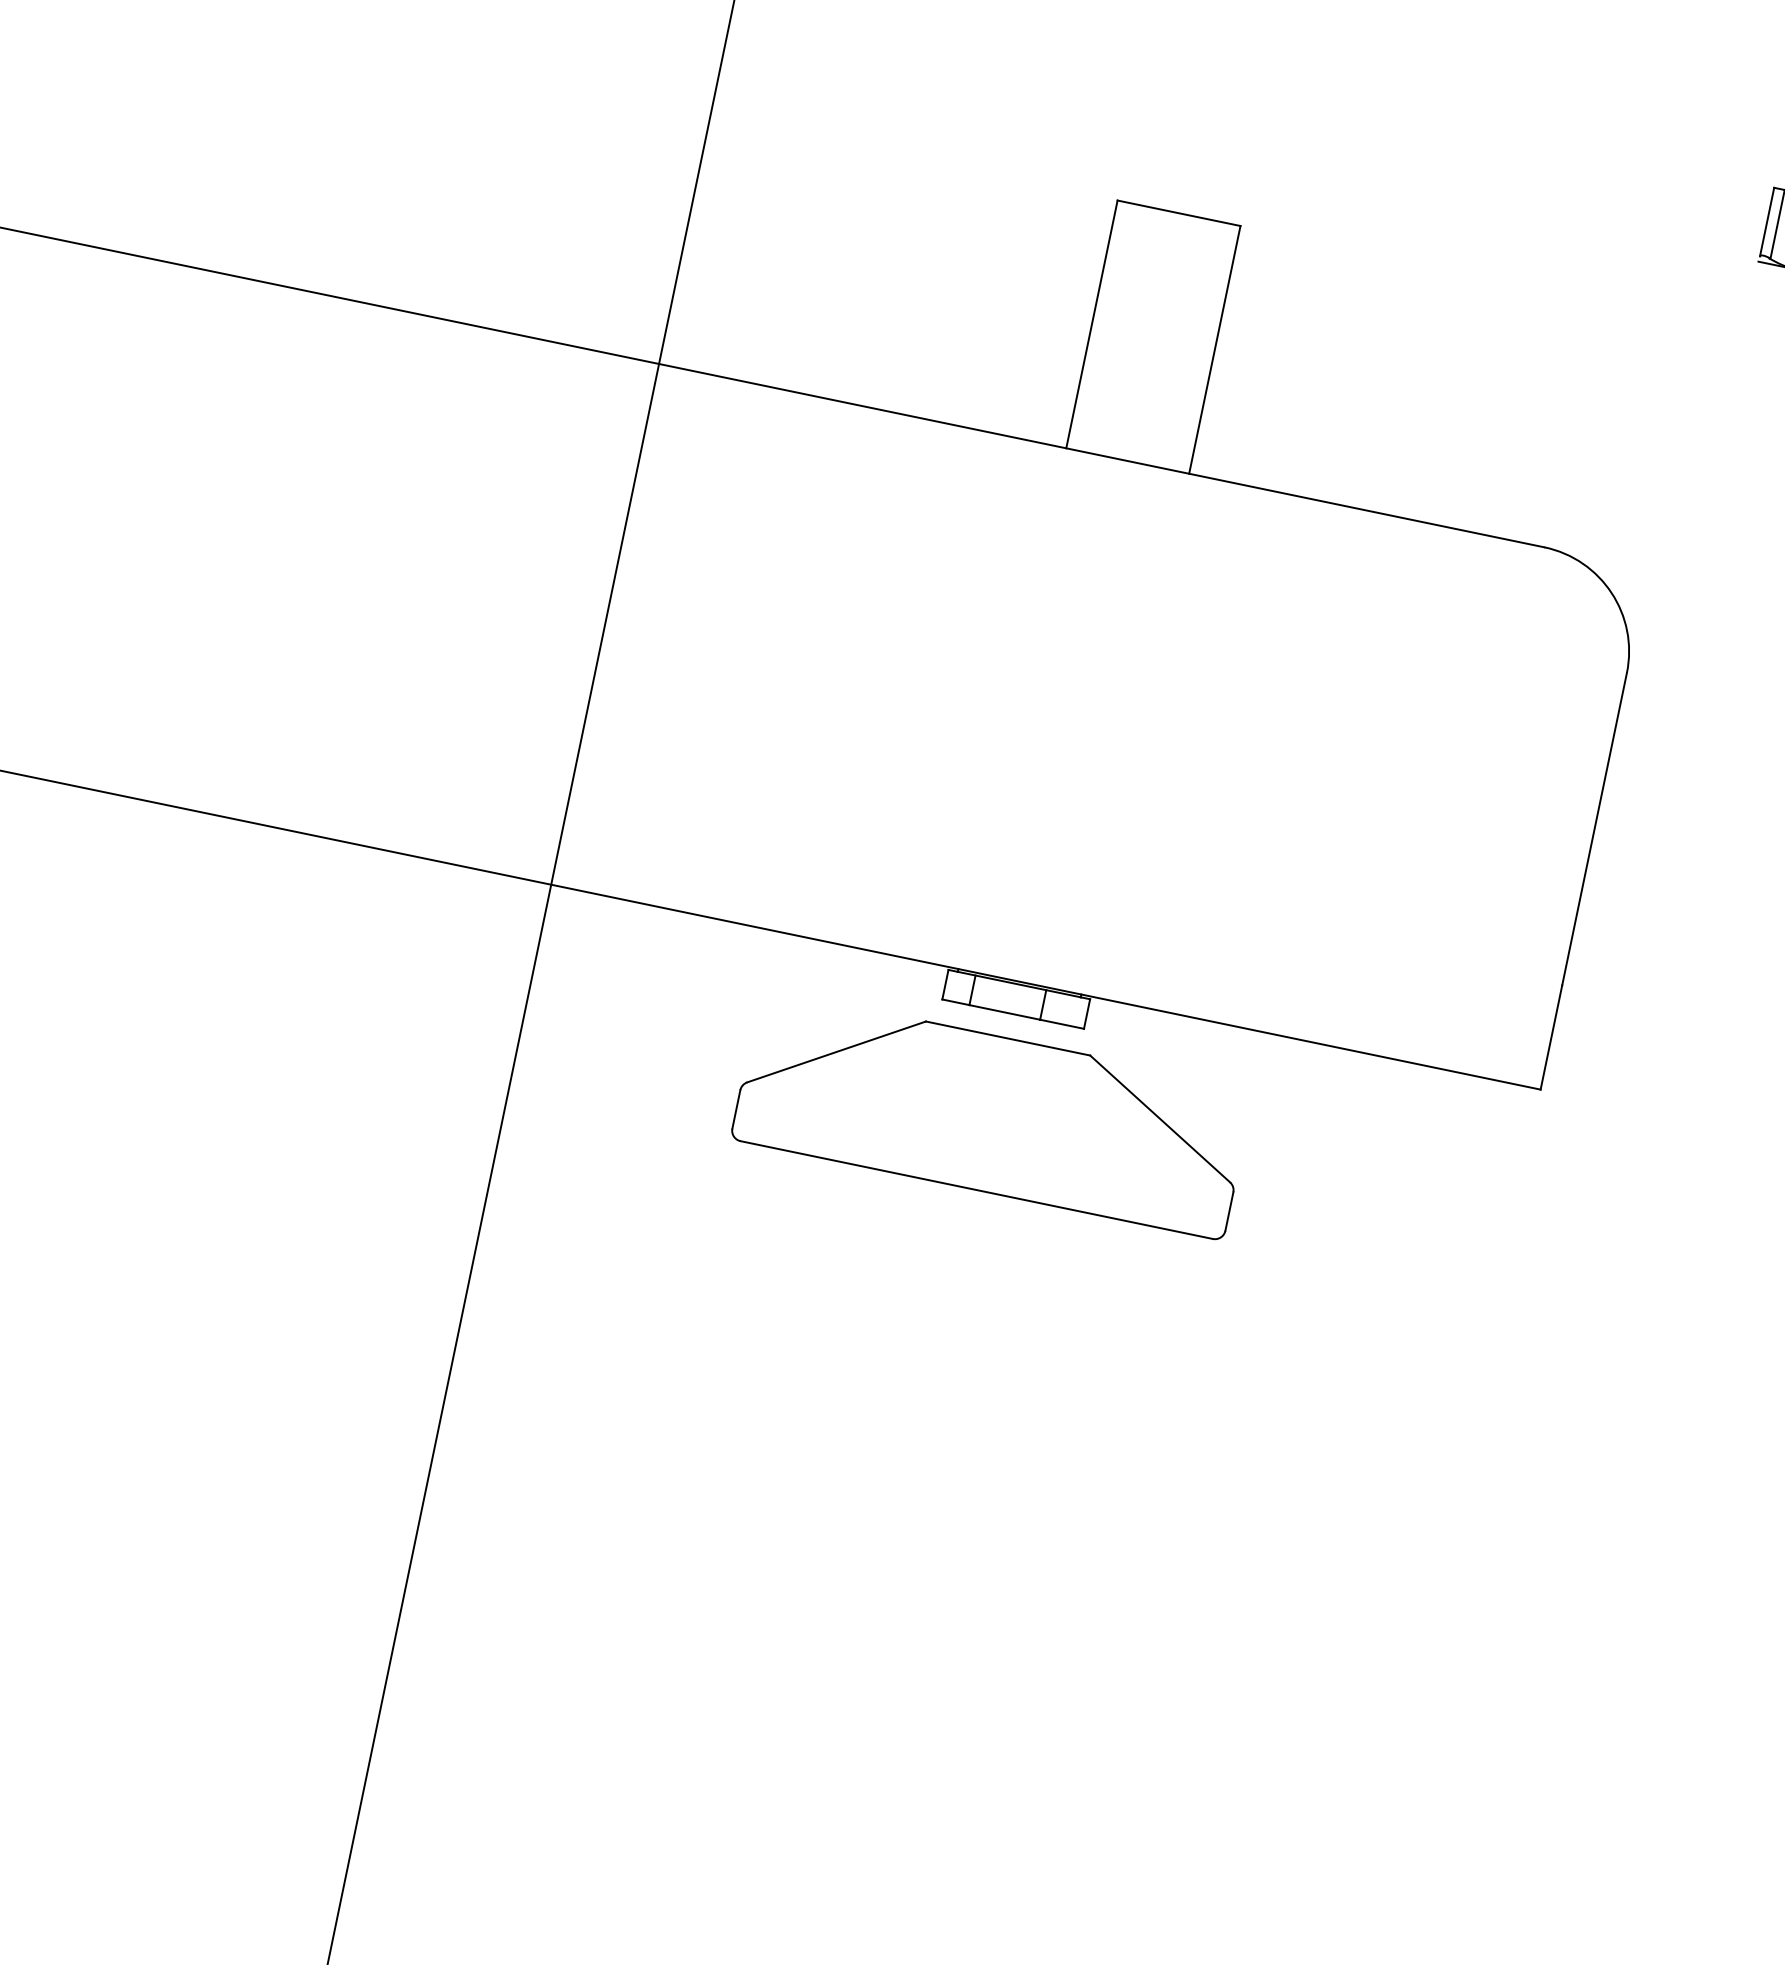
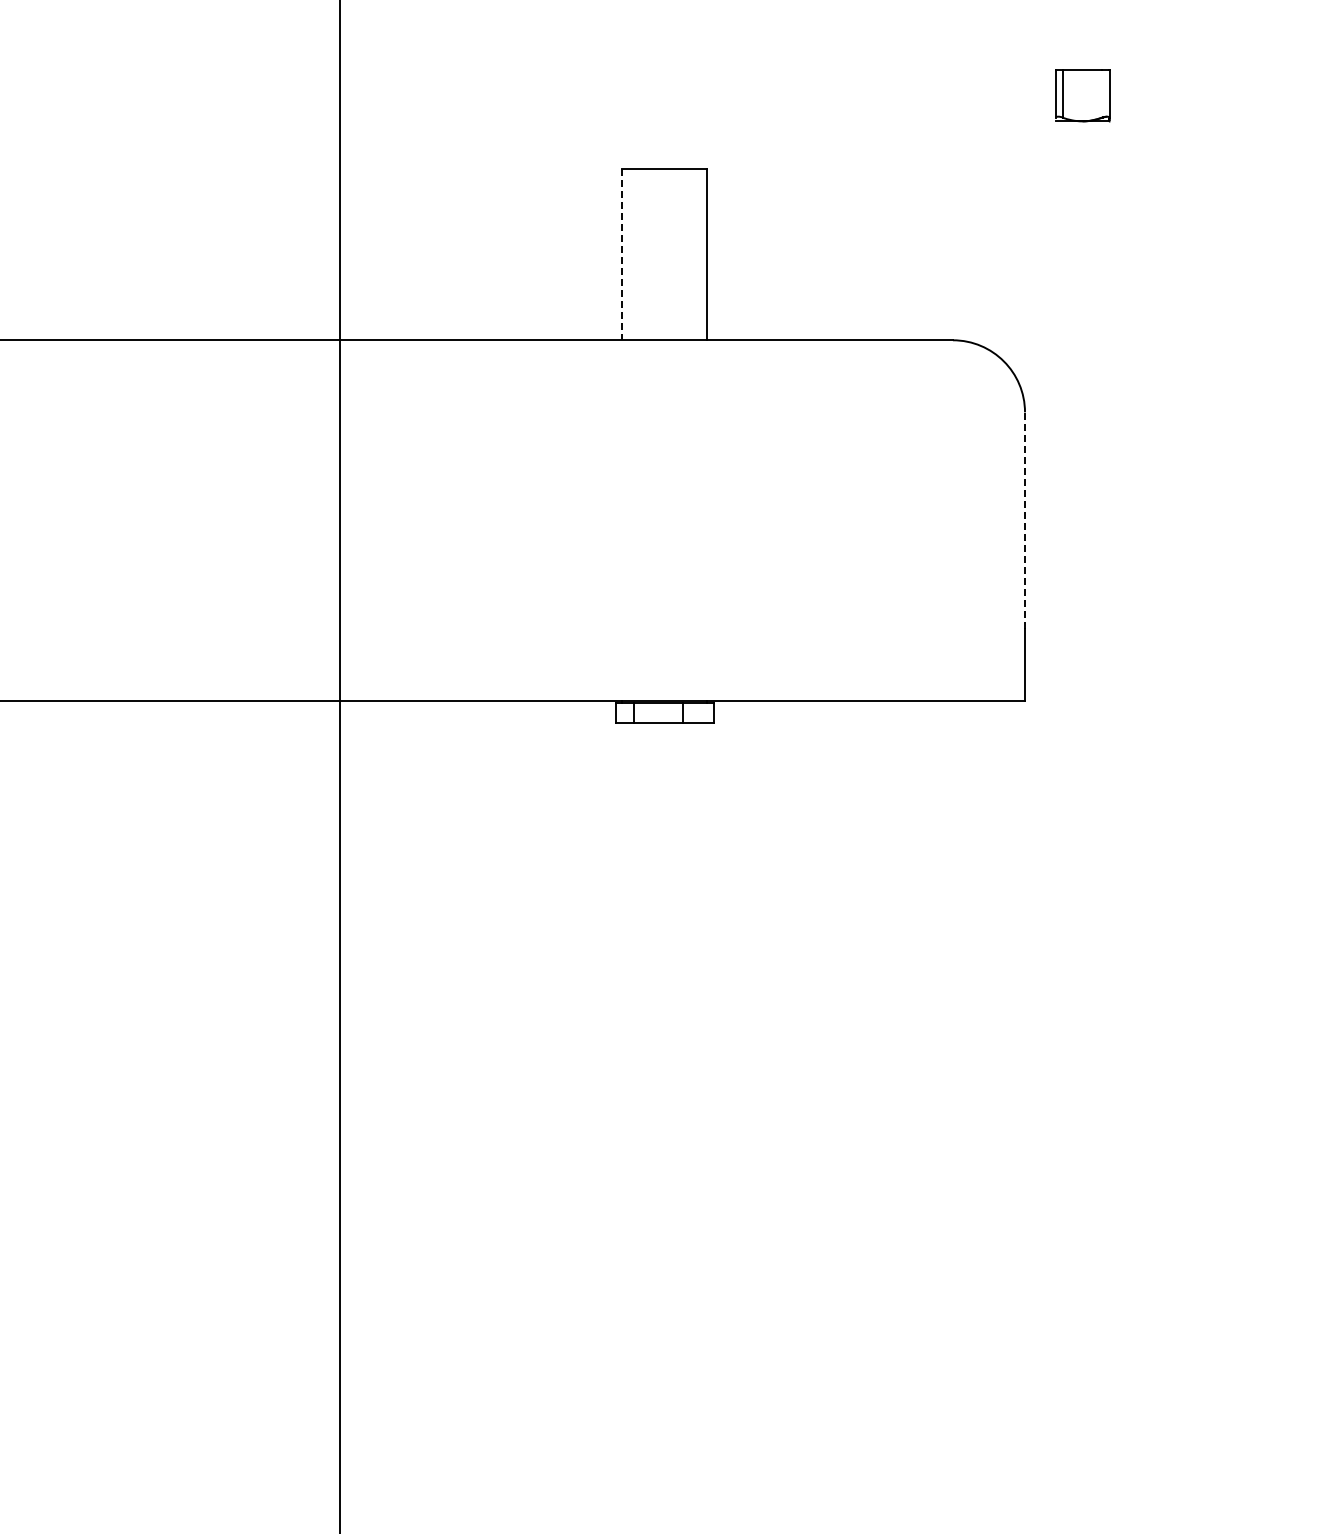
line: (1092, 324) -> (622, 254), solid -> dashed
line: (1595, 828) -> (1025, 519), solid -> dashed
part: (992, 1113) -> (664, 791), removed

